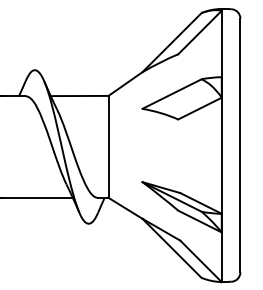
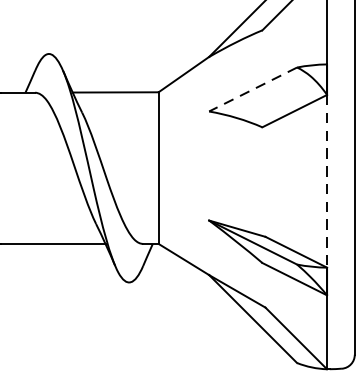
line: (171, 94) -> (252, 90), solid -> dashed
line: (221, 156) -> (326, 182), solid -> dashed

